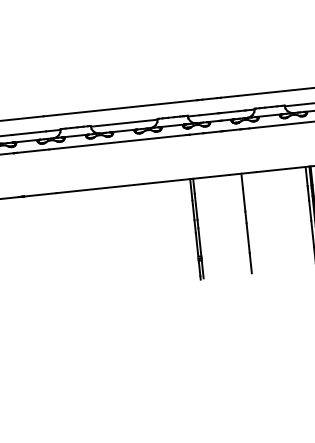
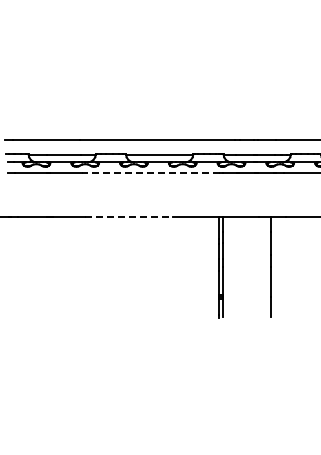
line: (118, 142) -> (151, 173), solid -> dashed
line: (99, 188) -> (128, 217), solid -> dashed

